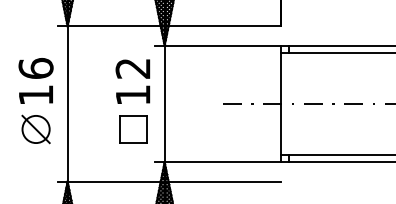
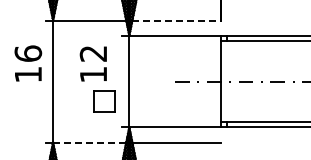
line: (226, 26) -> (177, 20), solid -> dashed
text: (131, 80) -> (92, 63), moved
part: (36, 129) -> (28, 101), removed
line: (113, 181) -> (89, 142), solid -> dashed

